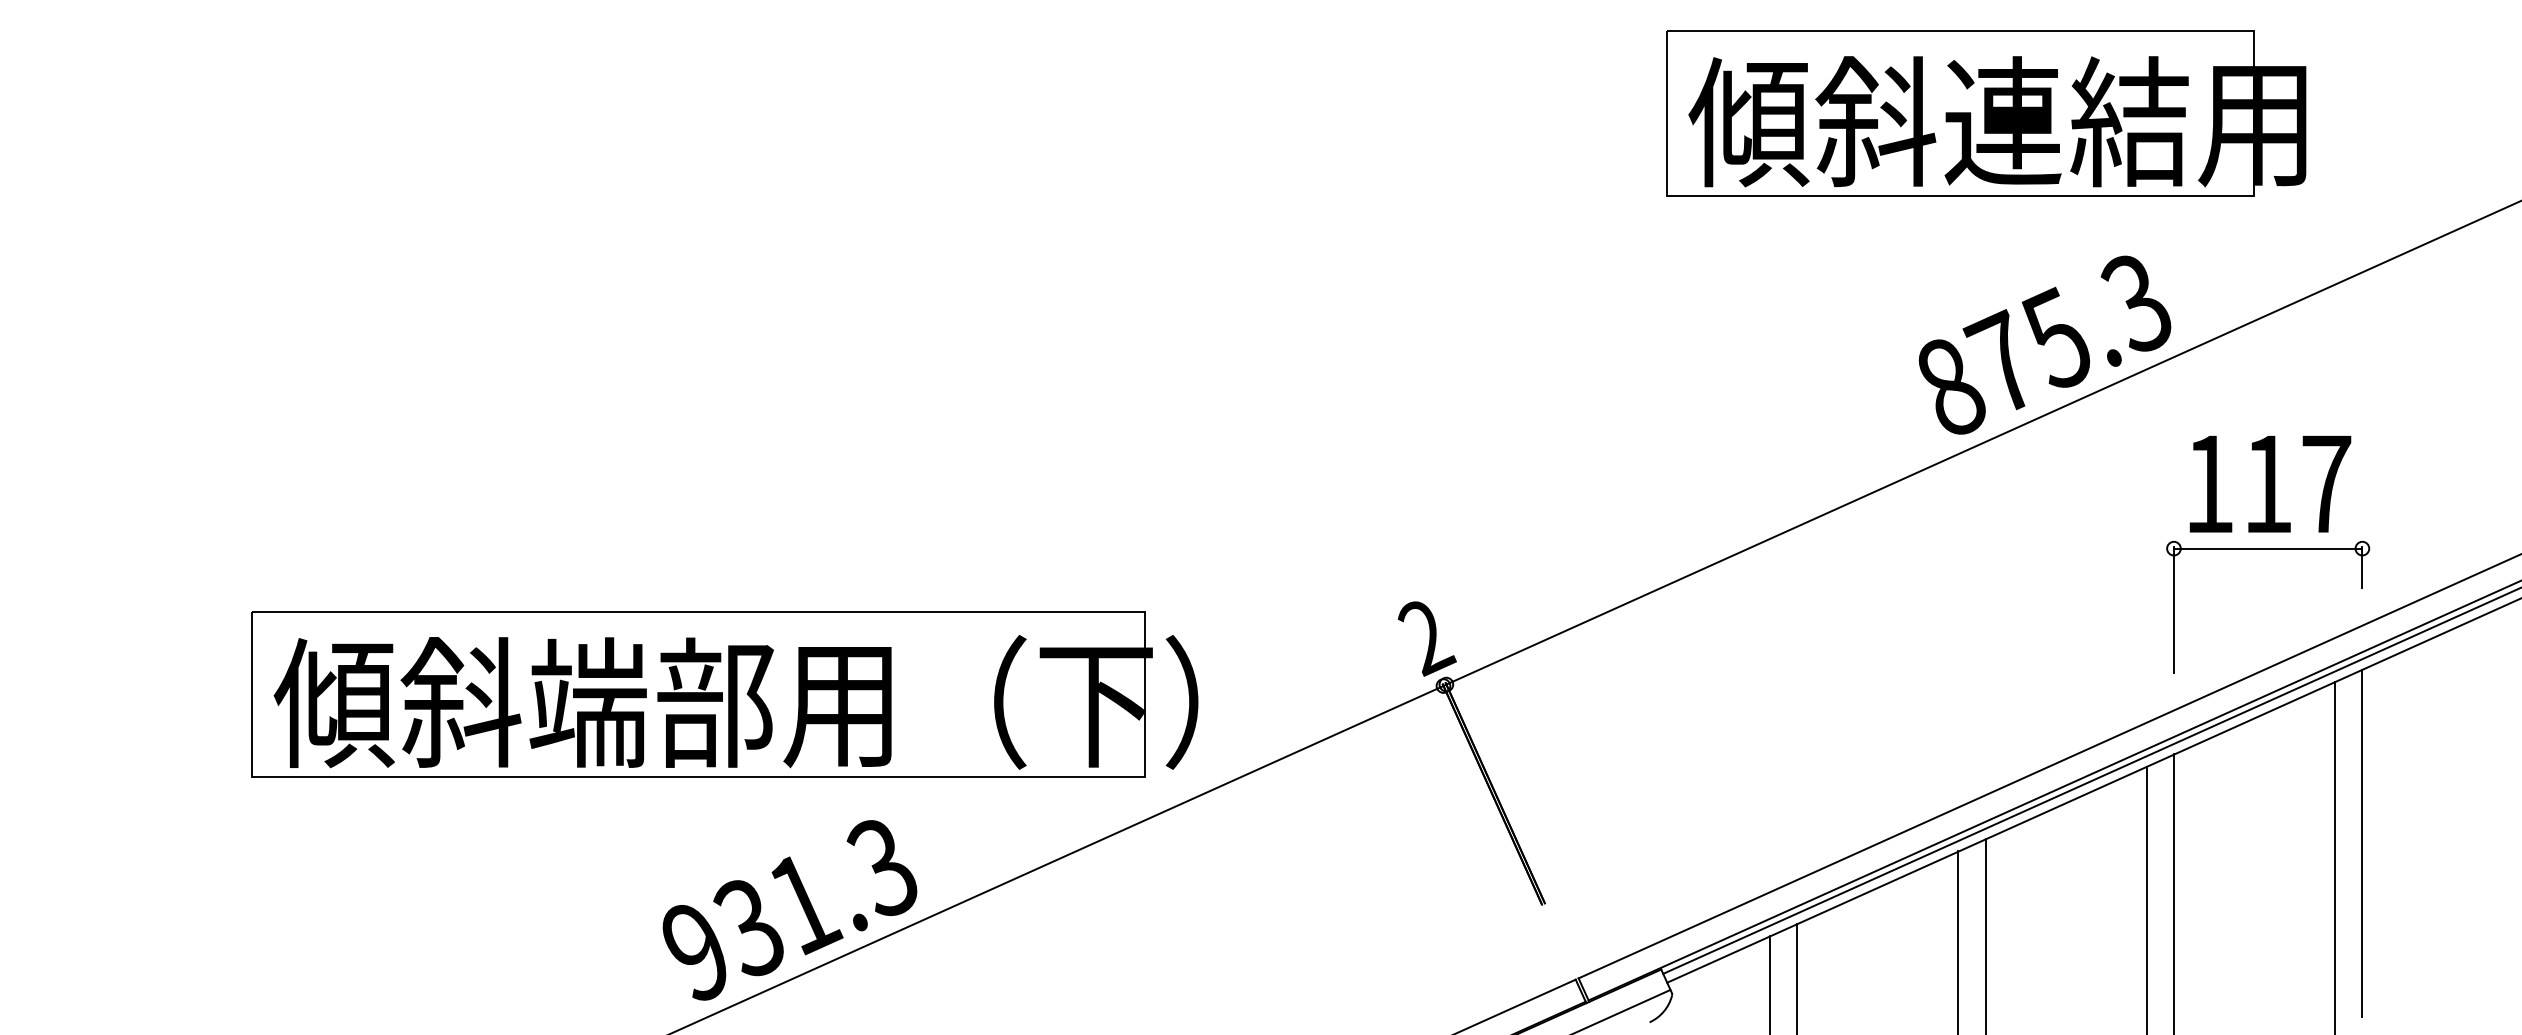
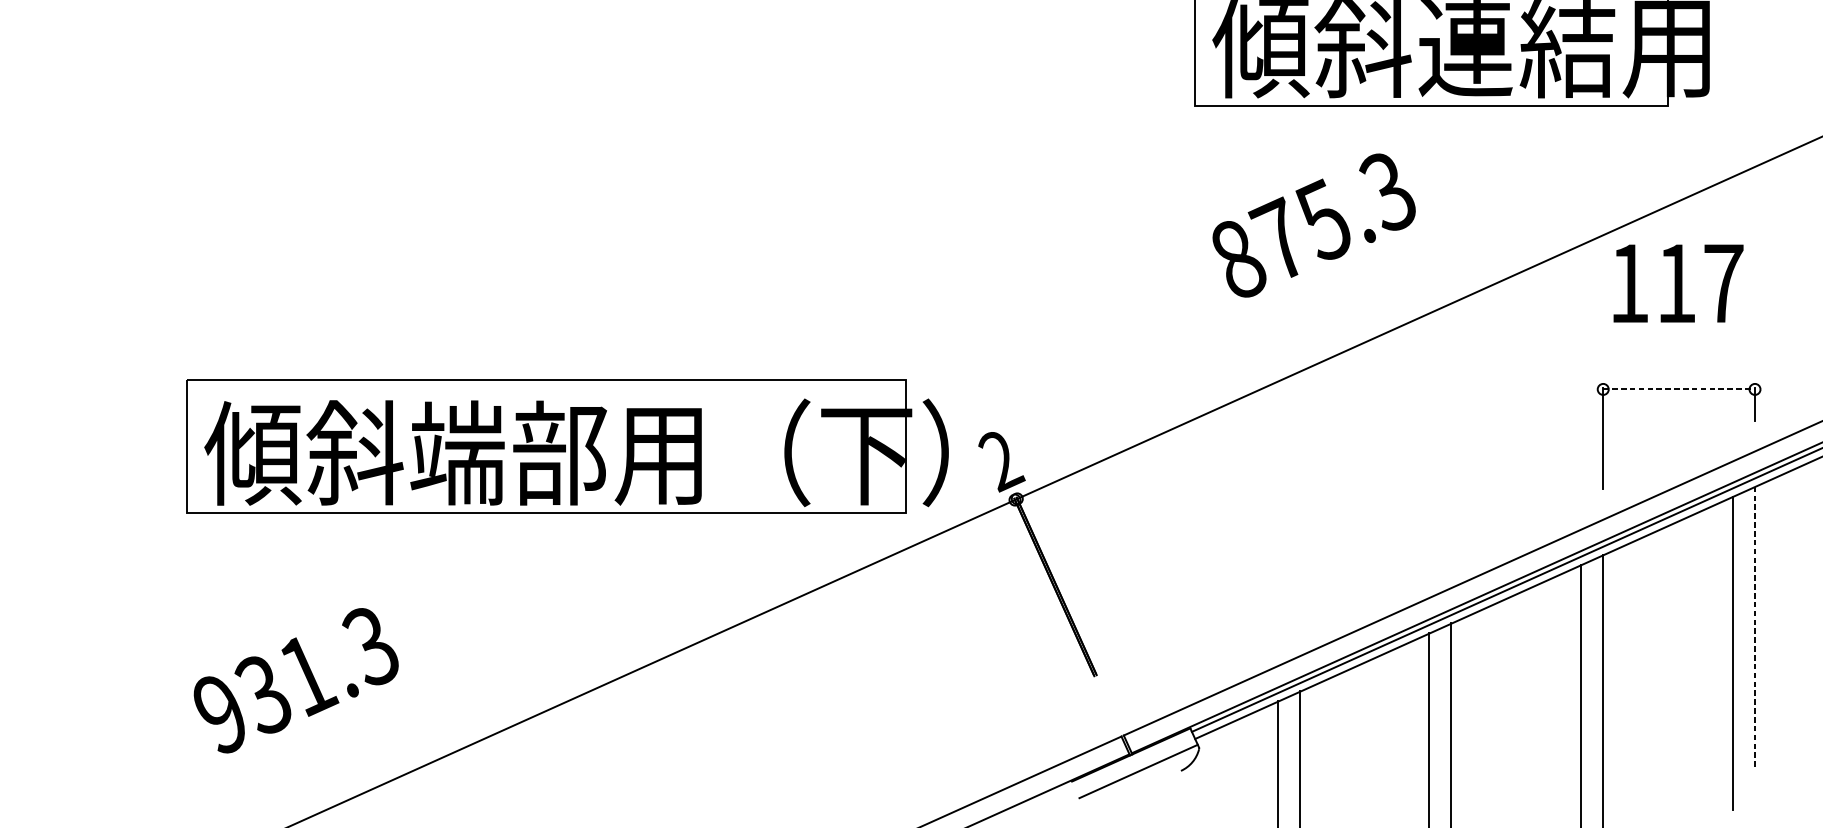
text: (2044, 344) -> (1313, 225), moved
text: (2270, 484) -> (1678, 283), moved
line: (2268, 548) -> (1679, 389), solid -> dashed
part: (724, 694) -> (567, 446), moved
line: (2362, 843) -> (1755, 626), solid -> dashed
text: (789, 910) -> (295, 680), moved

